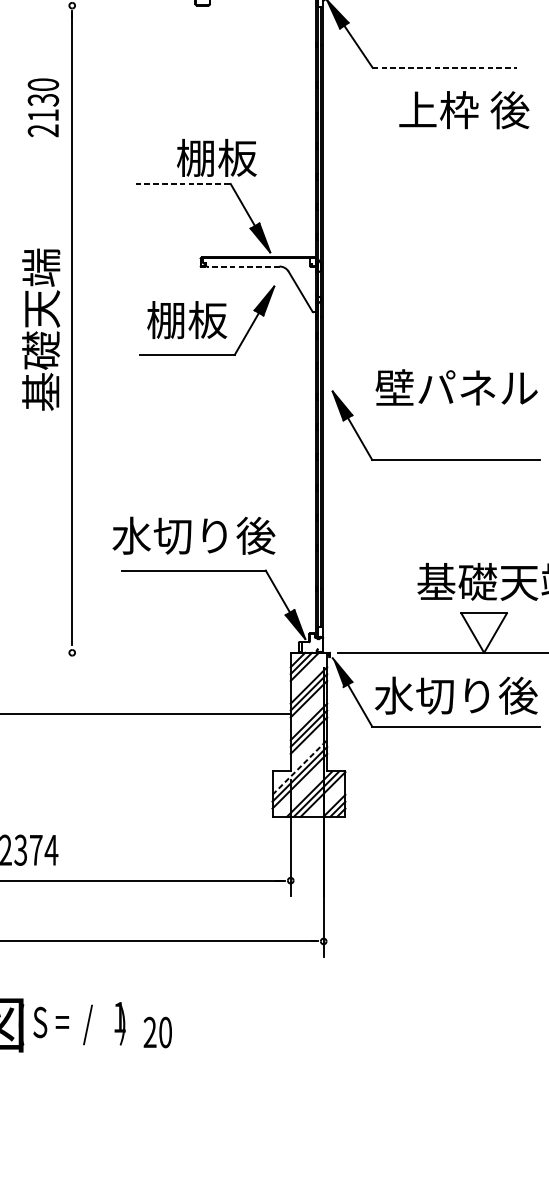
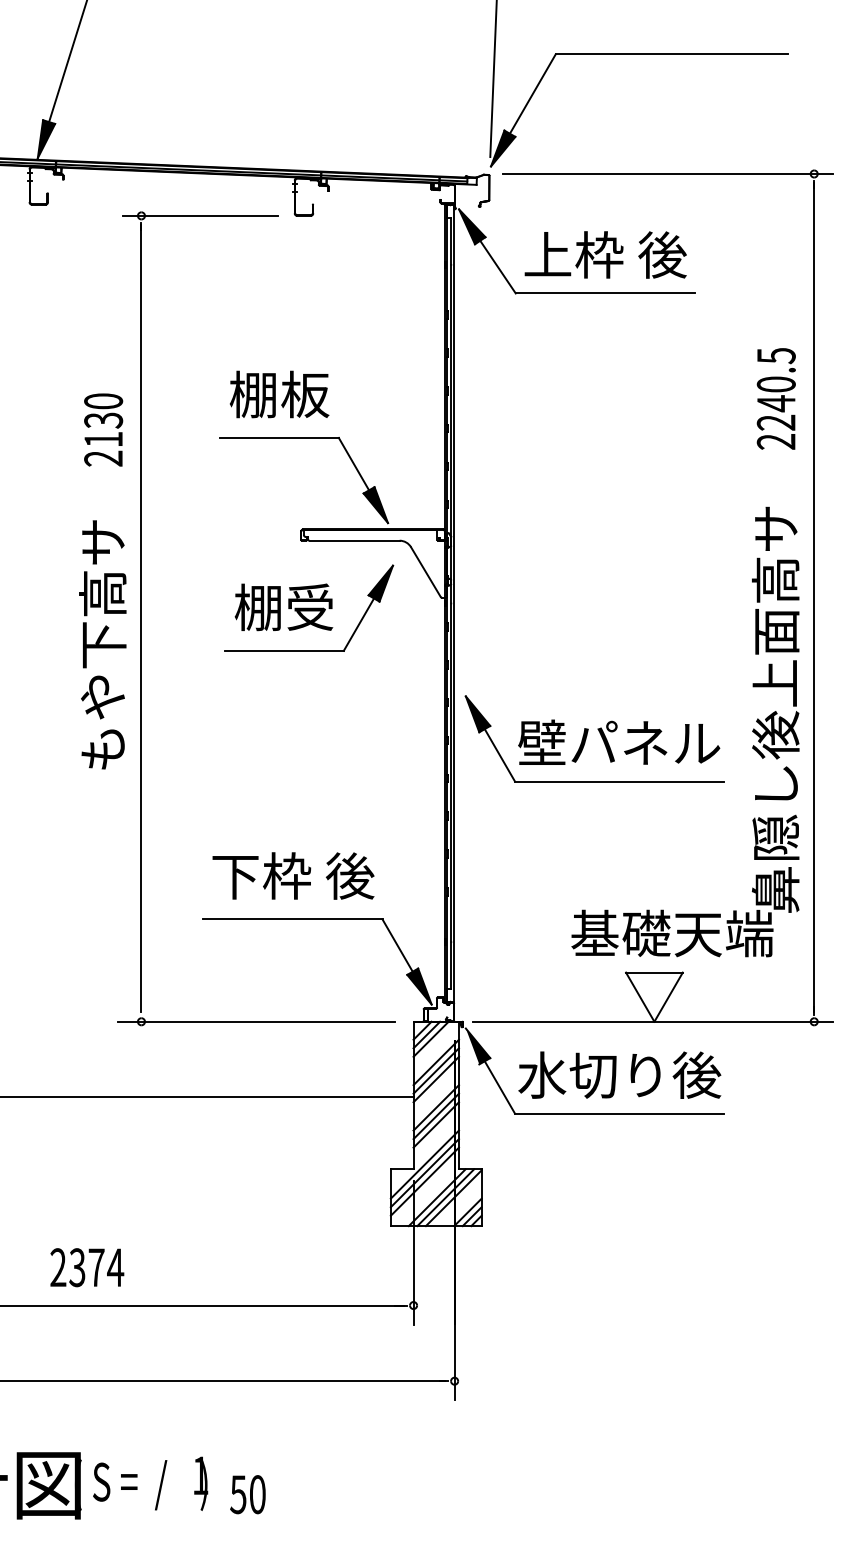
line: (118, 5) -> (199, 215), added
line: (444, 68) -> (605, 293), dashed -> solid
text: (43, 107) -> (103, 429), moved
text: (464, 109) -> (605, 254), moved
text: (216, 157) -> (279, 394), moved
line: (183, 183) -> (280, 437), dashed -> solid
line: (243, 266) -> (354, 540), dashed -> solid
text: (207, 320) -> (310, 607), 棚板 -> 棚受
text: (40, 349) -> (102, 643), 基礎天端 -> もや下高サ
text: (456, 386) -> (619, 741), moved
text: (193, 535) -> (292, 875), 水切り後 -> 下枠 後
line: (163, 652) -> (255, 1021), added
line: (300, 767) -> (425, 1164), dashed -> solid
text: (150, 1032) -> (238, 1494), 20 -> 50

